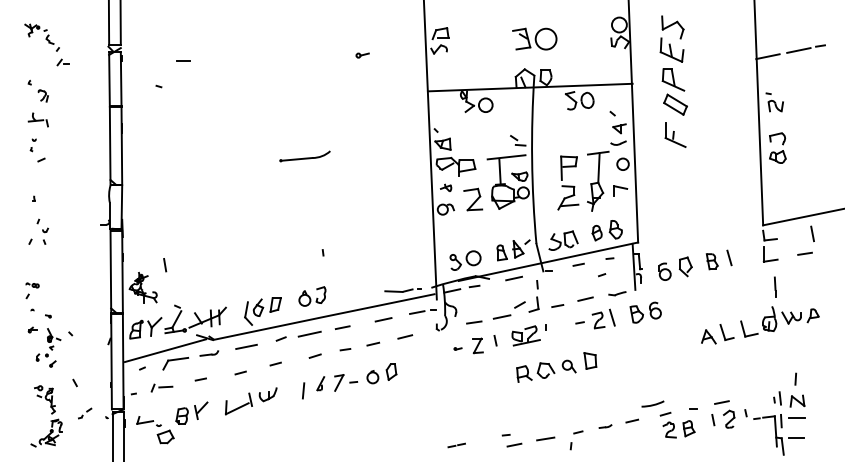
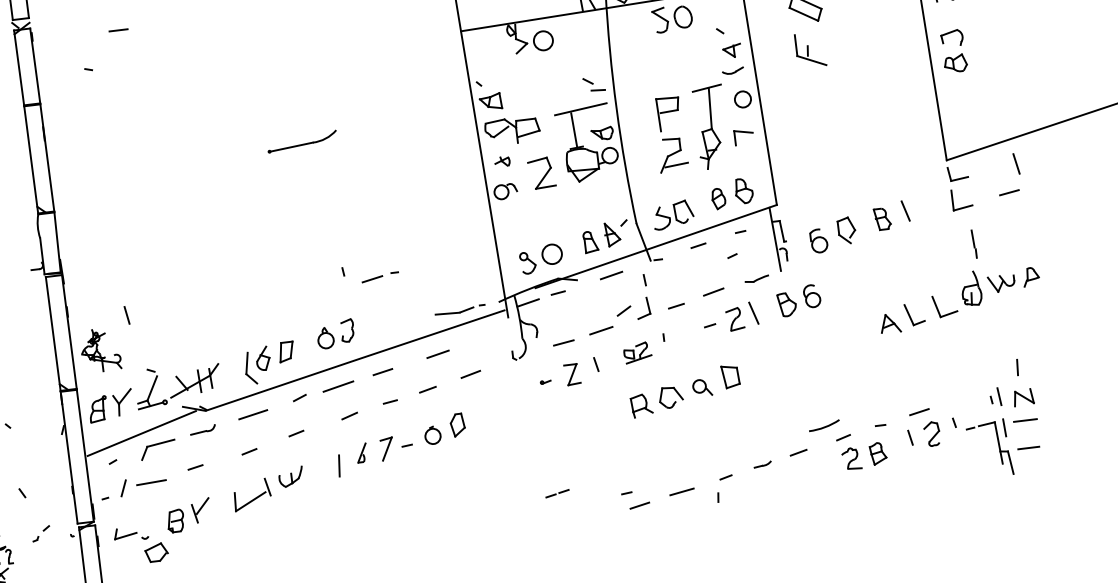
part: (422, 311) -> (379, 276), moved
part: (525, 335) -> (636, 352), size x0.7
part: (161, 387) -> (142, 485), size x1.6
line: (456, 445) -> (557, 493), moved

